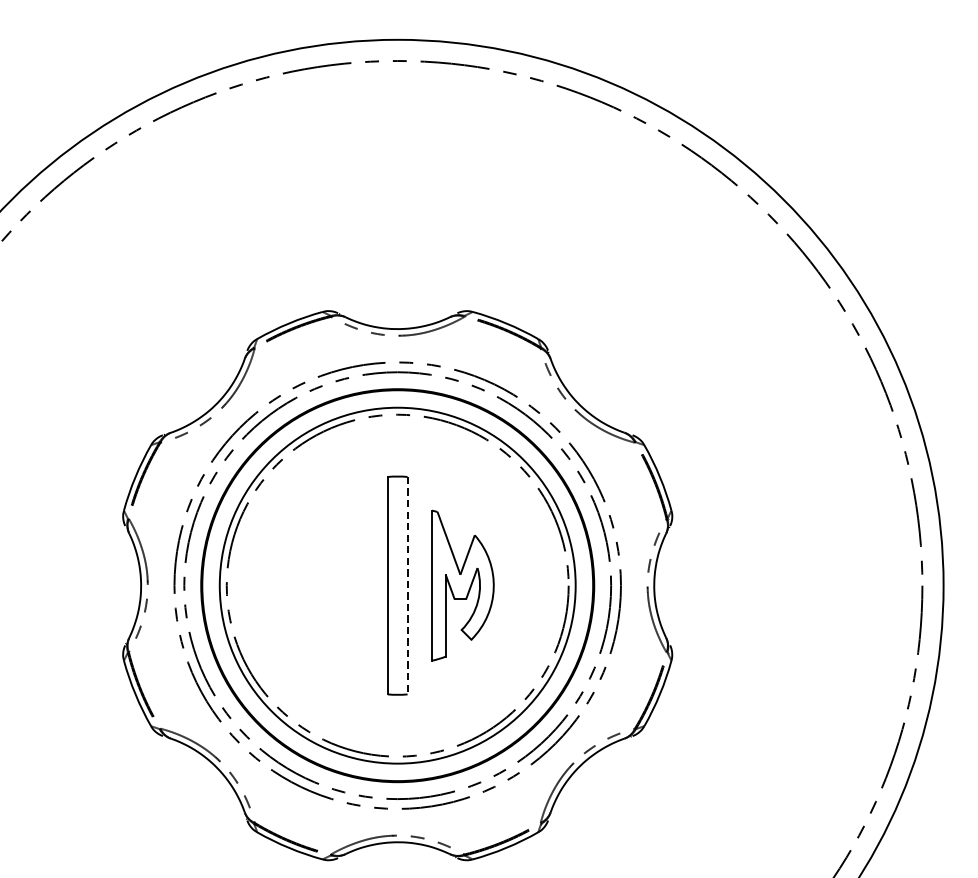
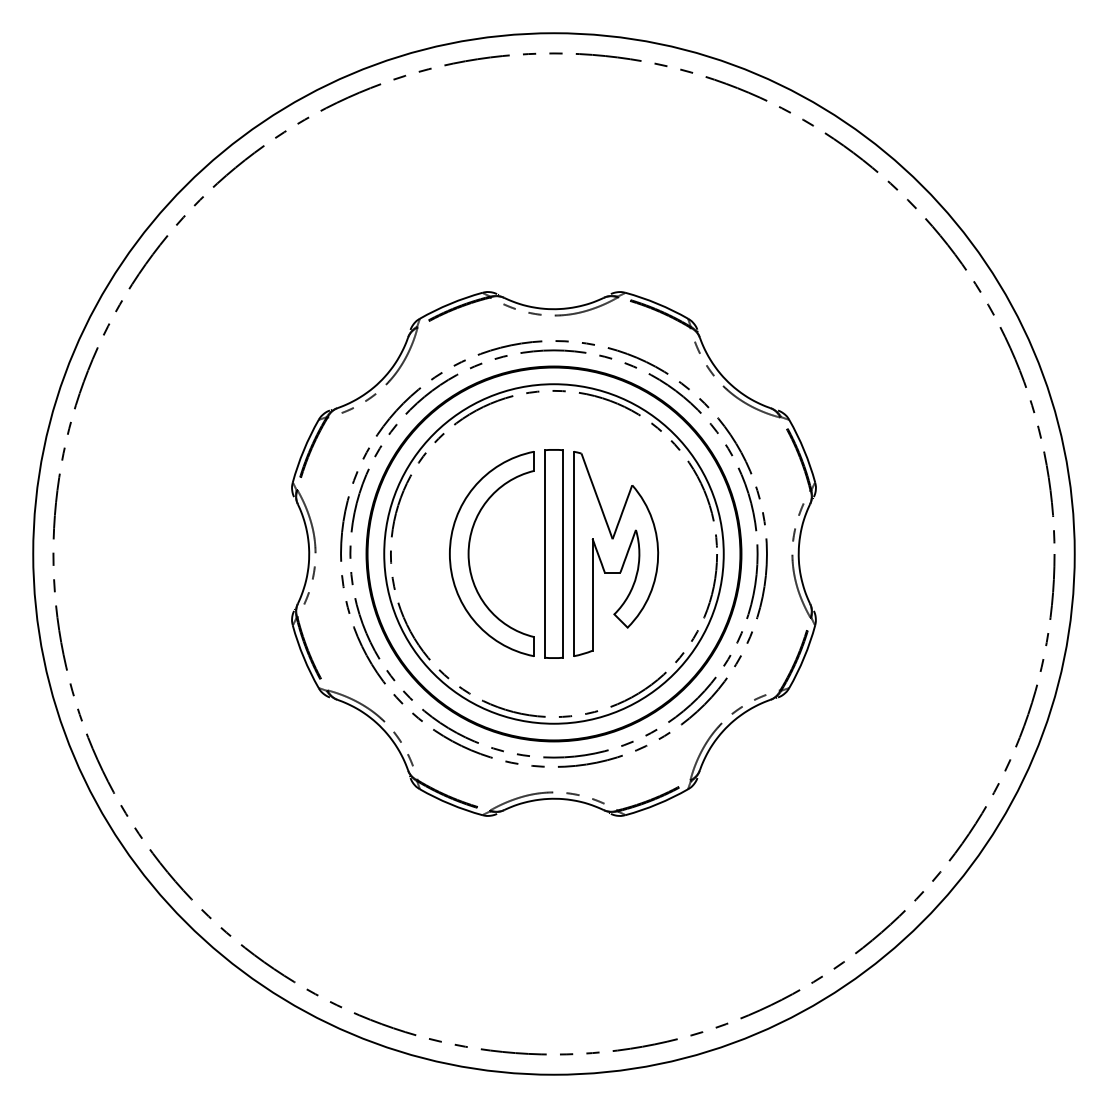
part: (309, 585) -> (469, 553), added
part: (463, 585) -> (616, 553), size x1.43
line: (407, 586) -> (563, 554), dashed -> solid

